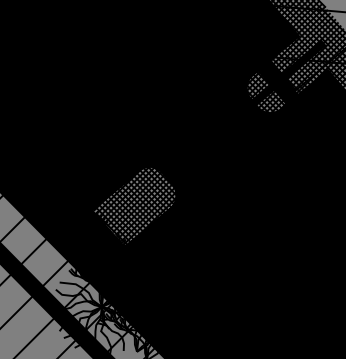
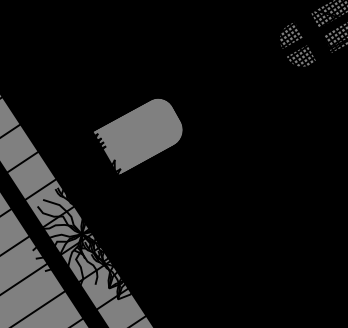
hatch: (134, 205) -> (137, 135), removed

